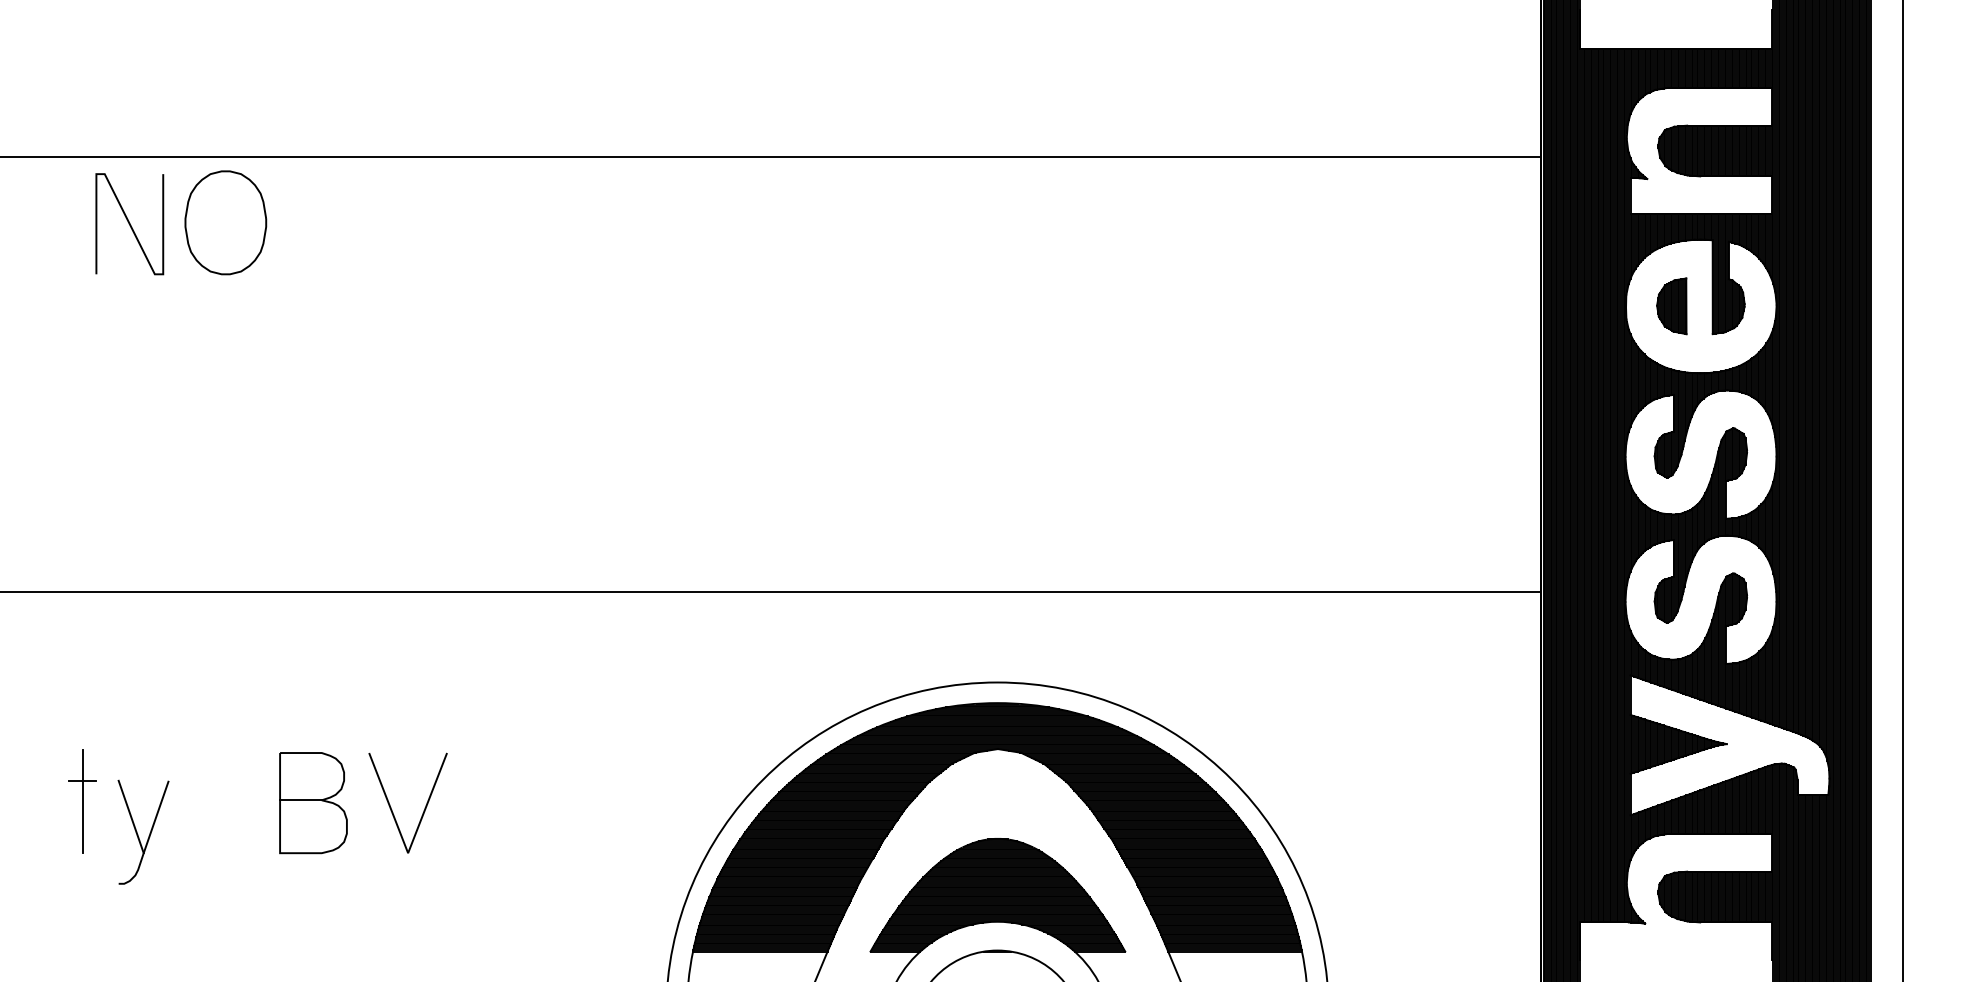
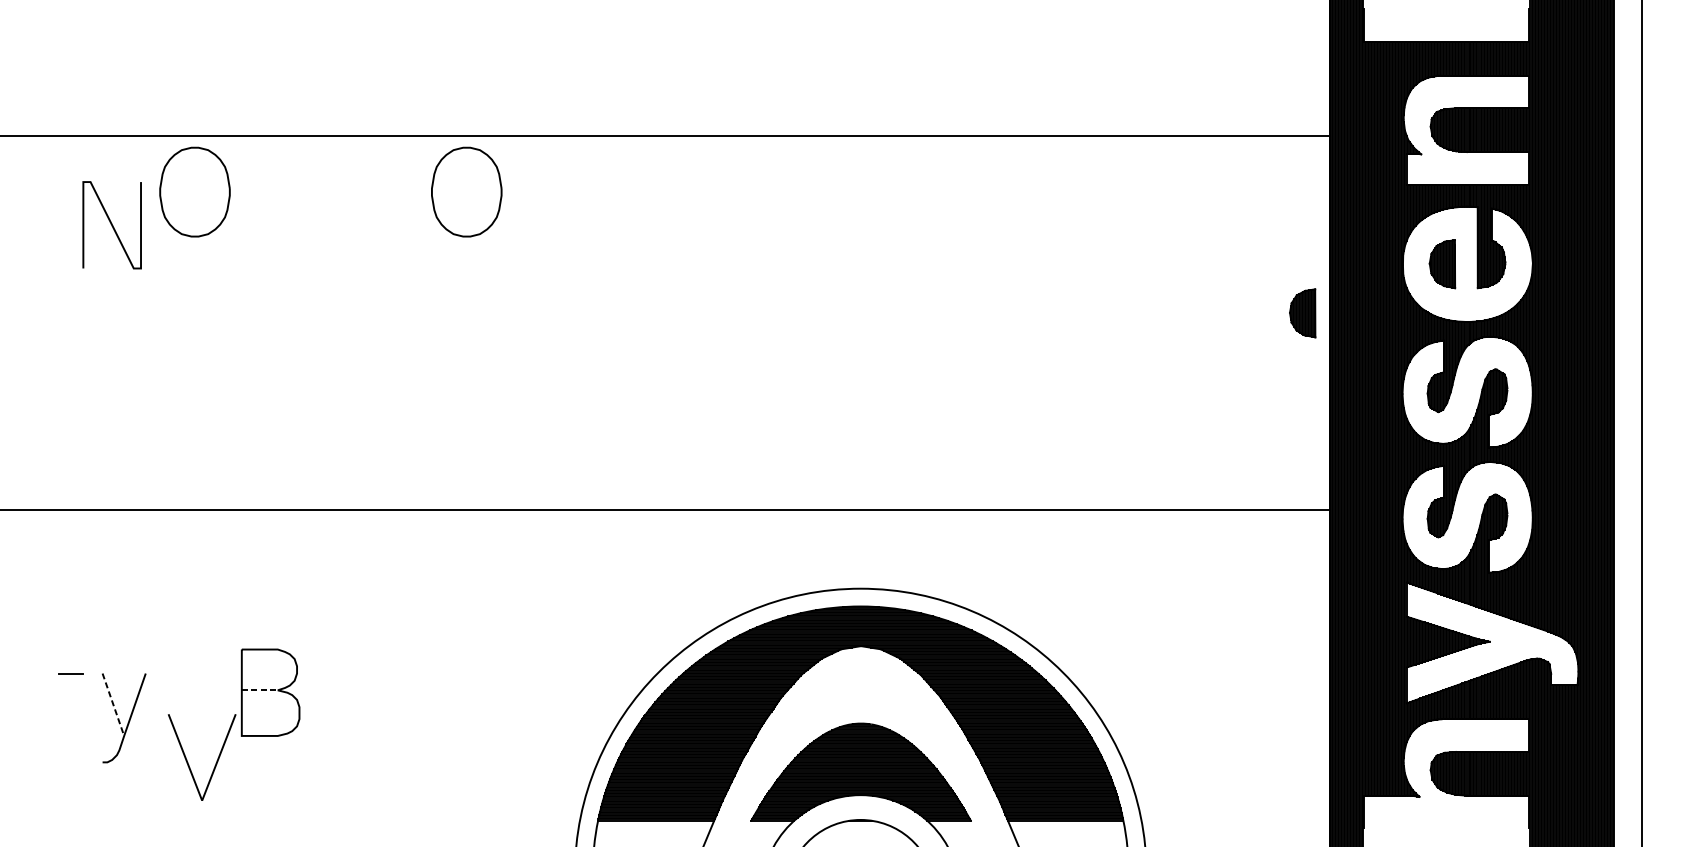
part: (540, 222) -> (466, 191), added
curve: (129, 224) -> (111, 225), moved
part: (1509, 363) -> (1302, 313), added
line: (300, 800) -> (259, 690), solid -> dashed
line: (82, 801) -> (71, 691), removed
line: (392, 809) -> (188, 762), moved
line: (131, 817) -> (113, 705), solid -> dashed

